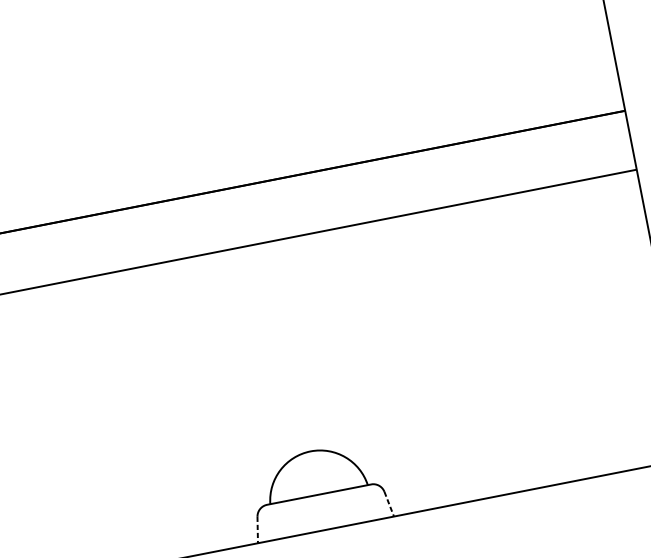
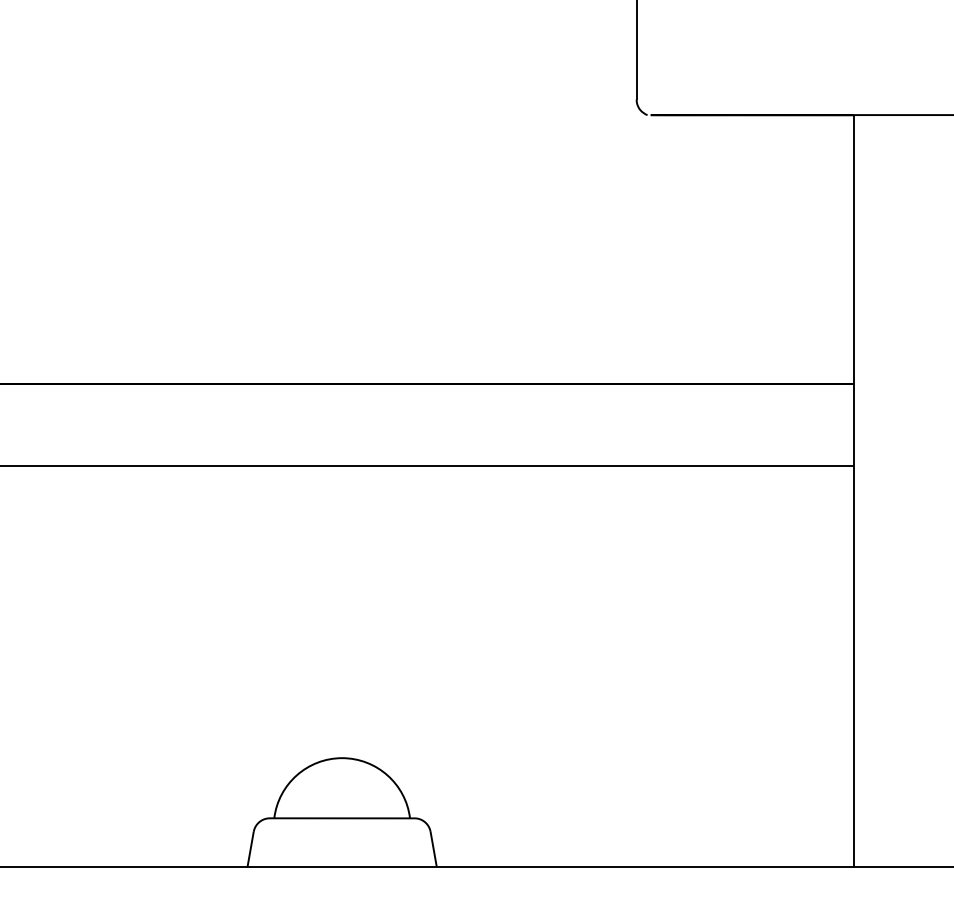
line: (389, 504) -> (433, 850), dashed -> solid
line: (257, 530) -> (250, 850), dashed -> solid

